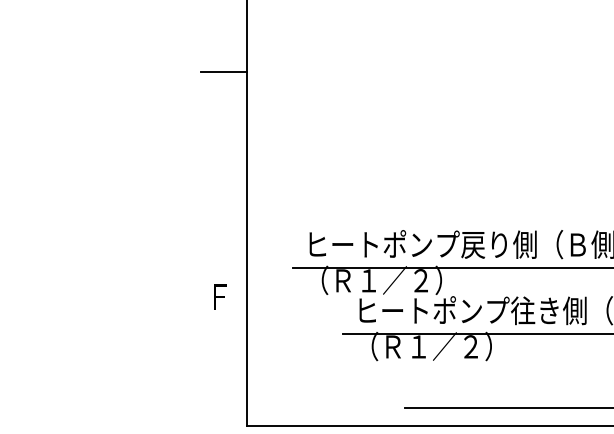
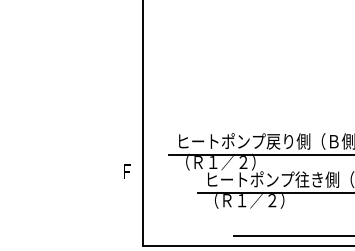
line: (223, 71) -> (129, 41), removed

